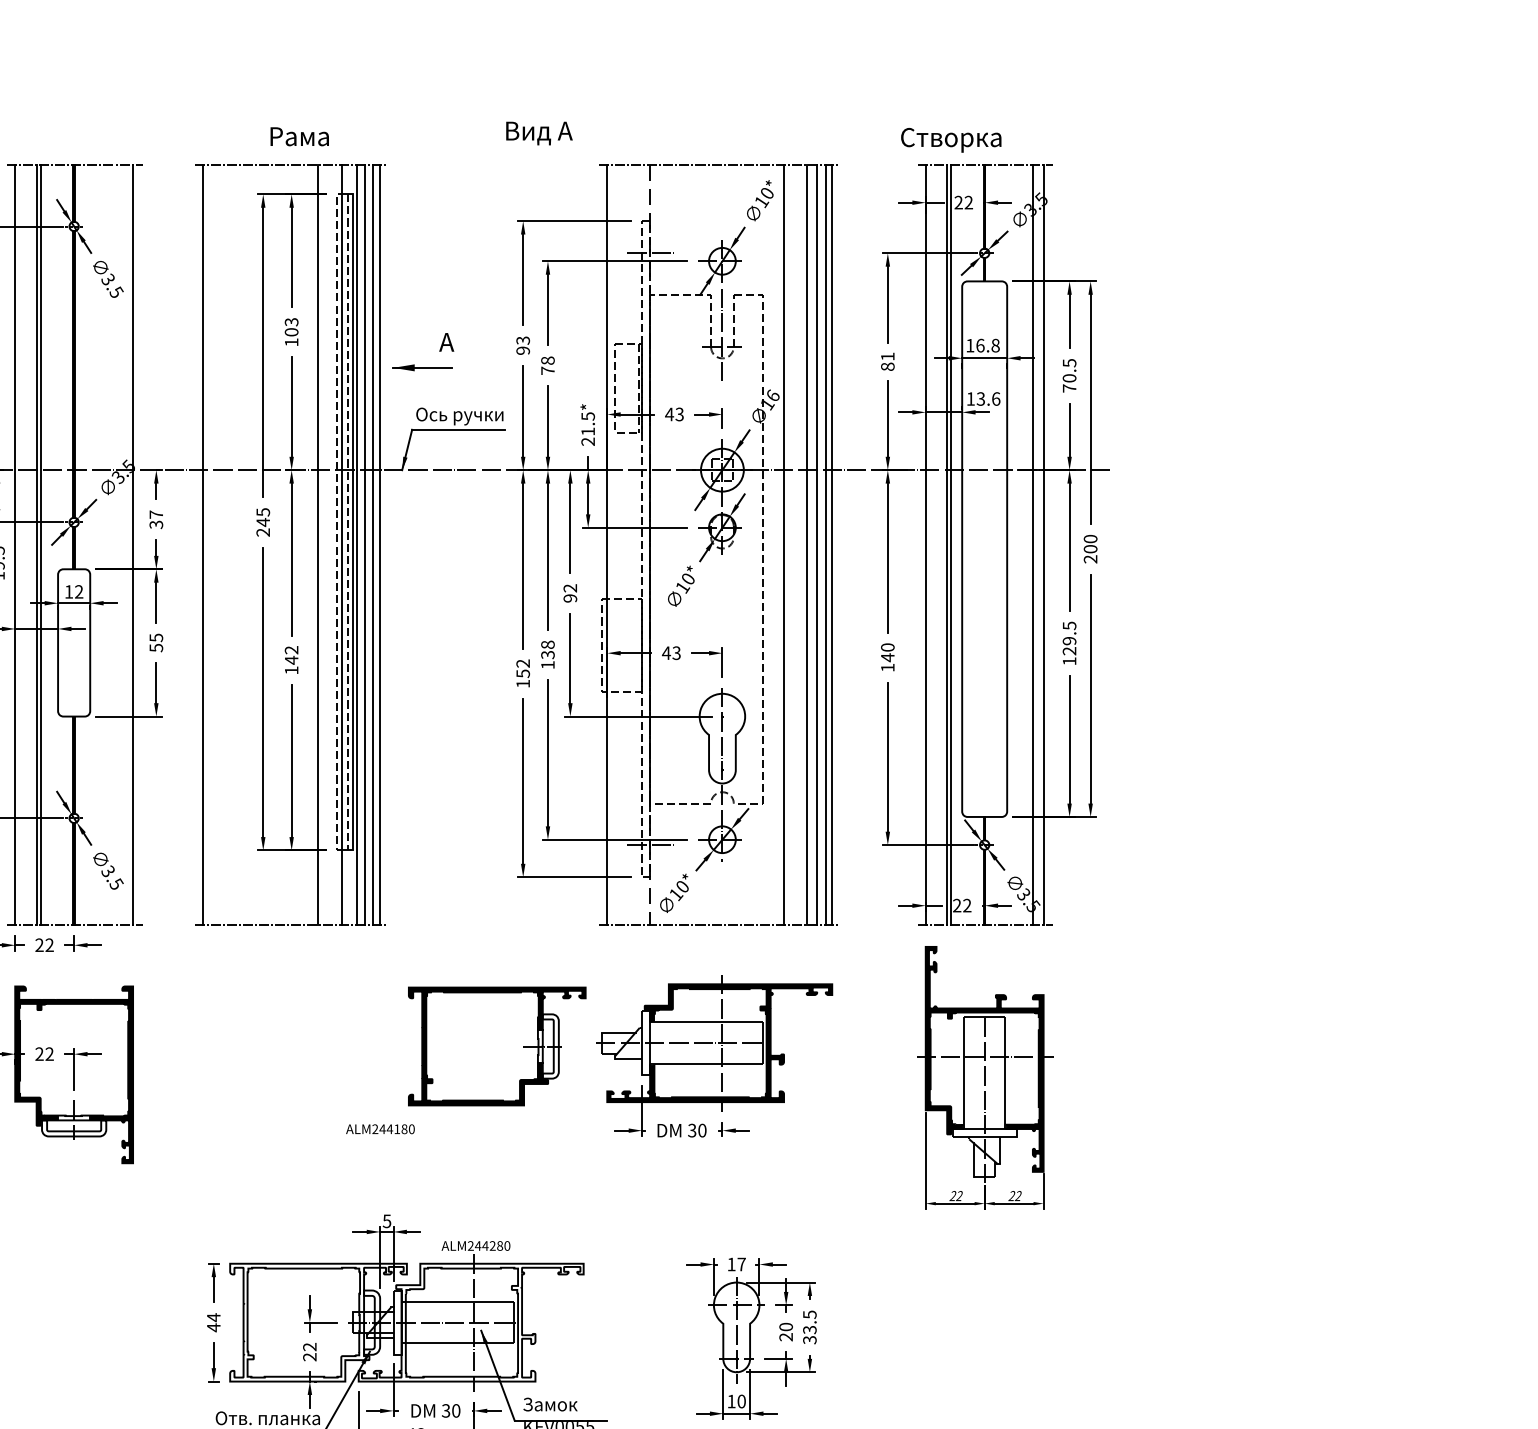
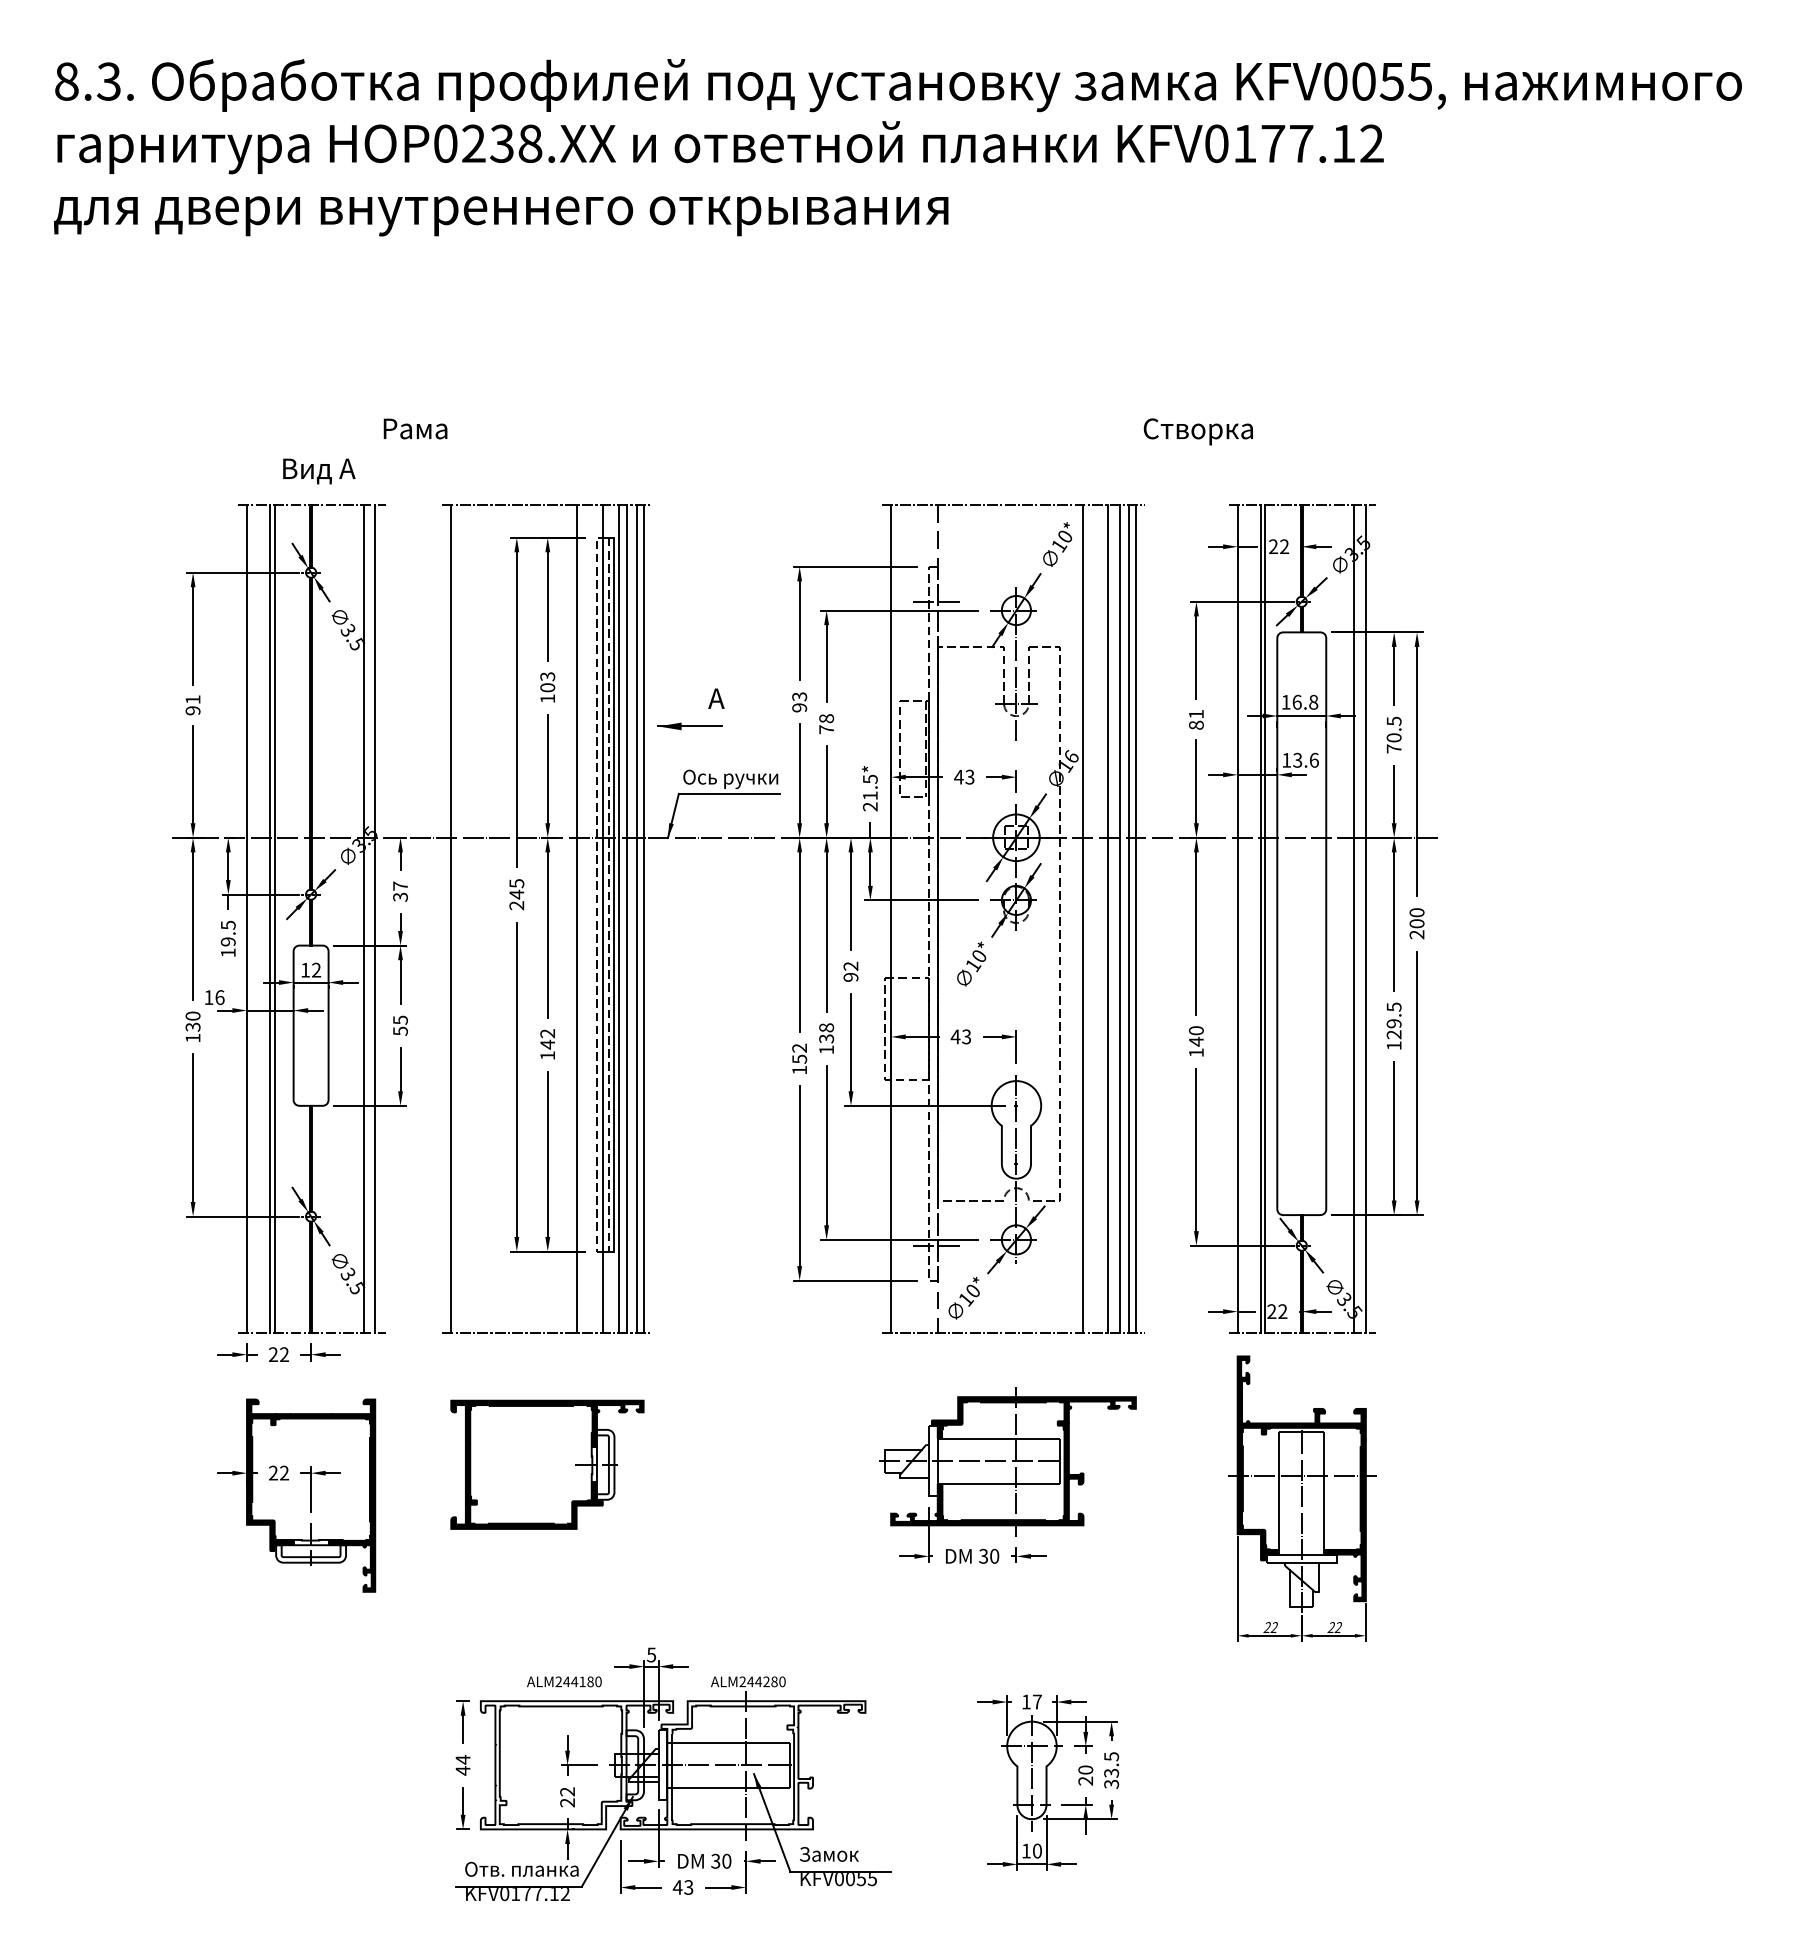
text: (539, 133) -> (319, 471), moved
text: (299, 136) -> (415, 428), moved
text: (950, 139) -> (1197, 431), moved
line: (122, 544) -> (363, 918), added
part: (497, 1046) -> (547, 1464), moved
text: (380, 1128) -> (564, 1681), moved

